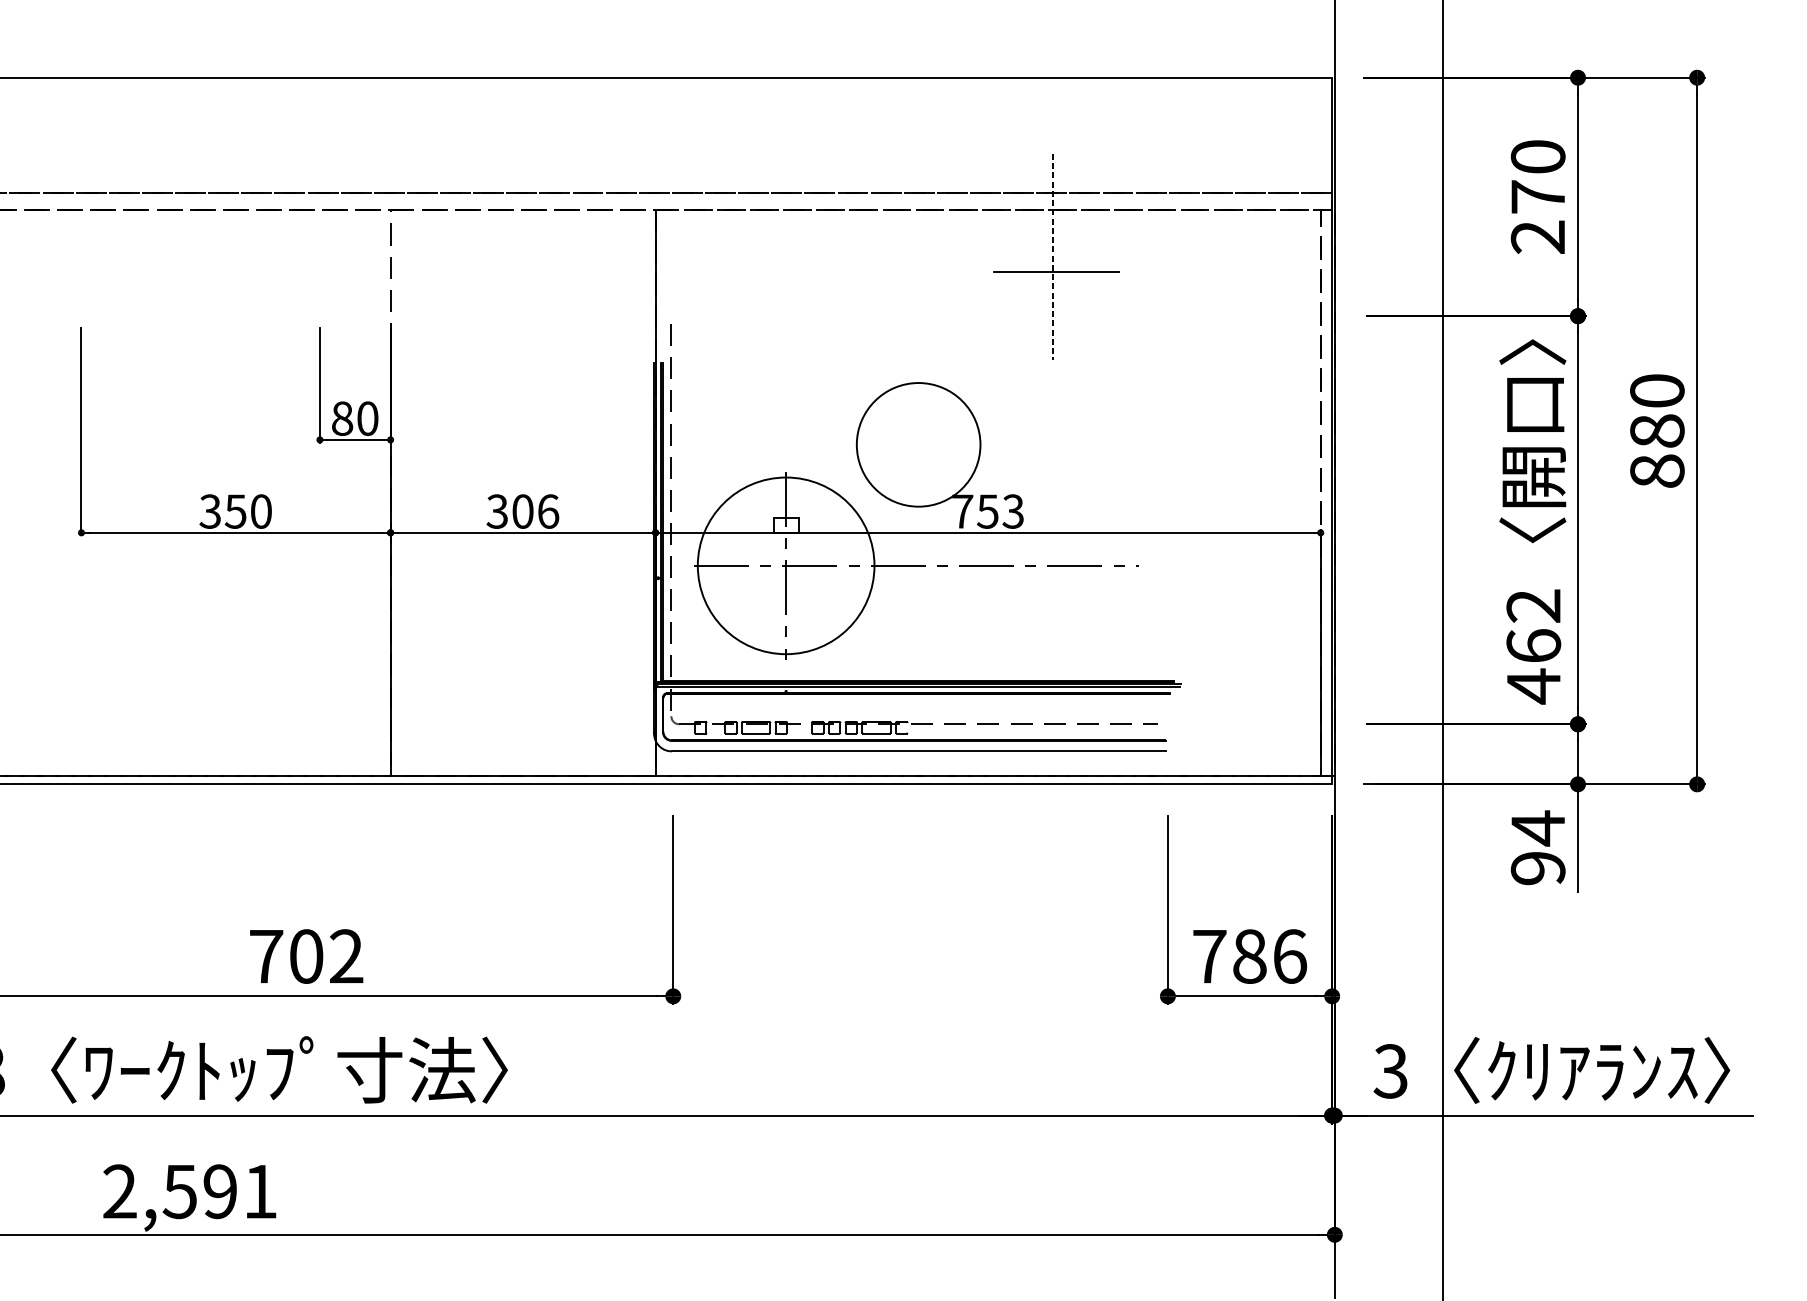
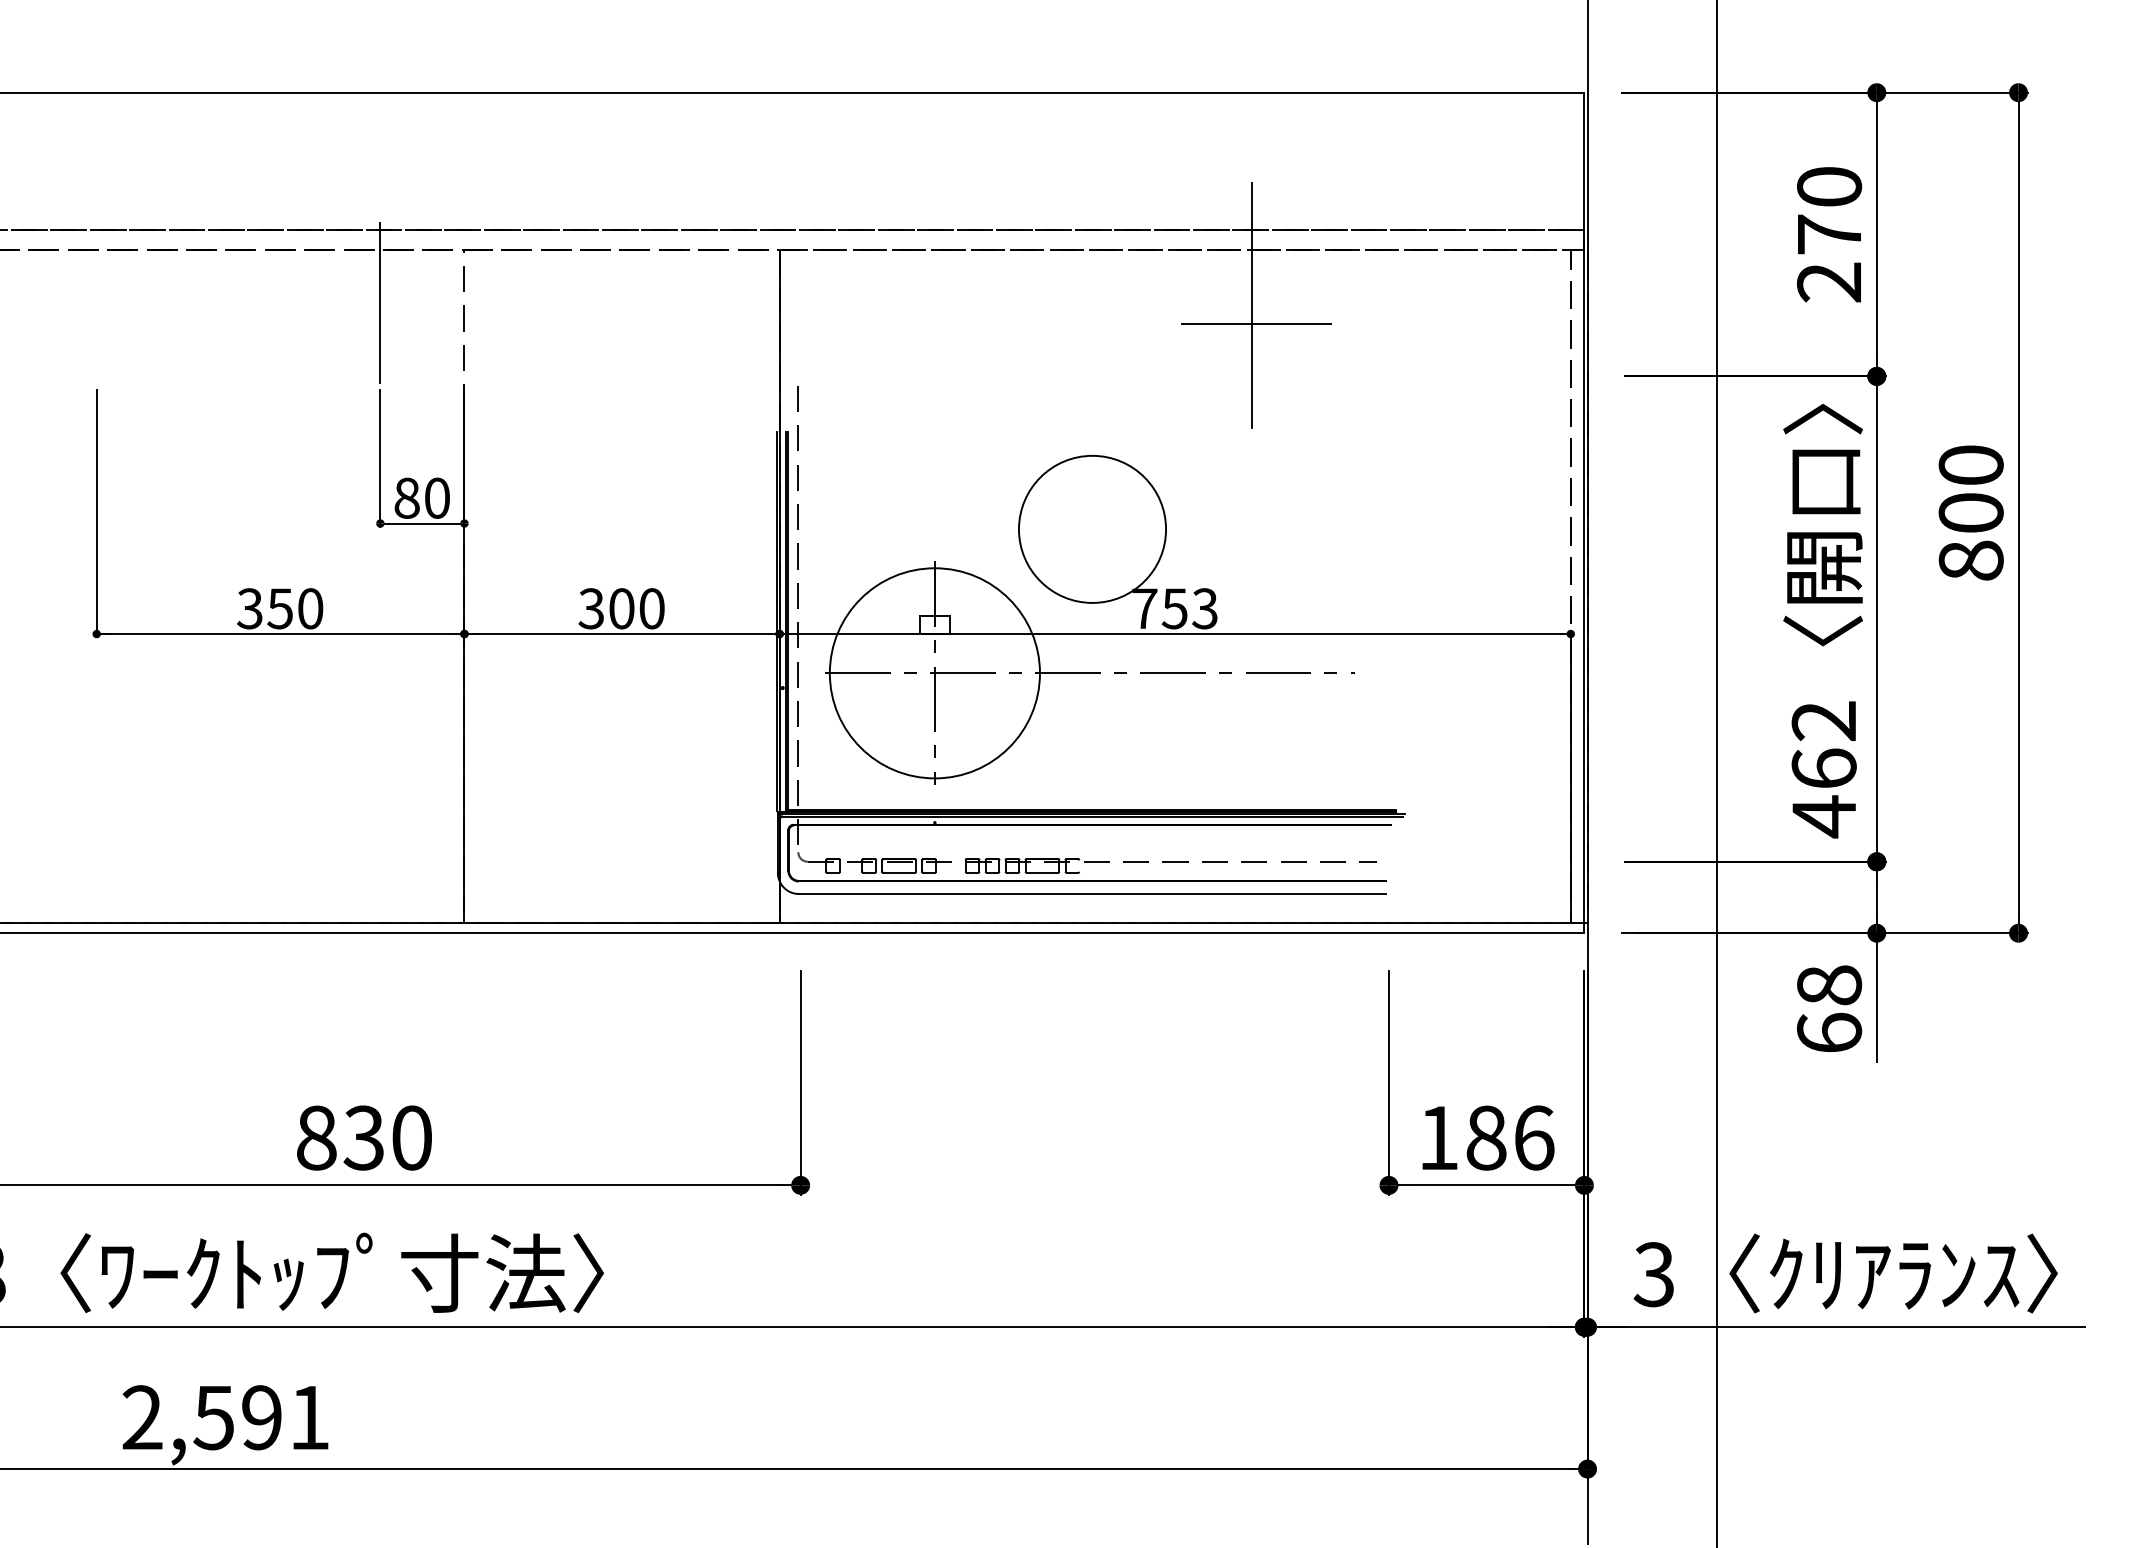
line: (320, 254) -> (380, 302), added
line: (1053, 257) -> (1252, 306), dashed -> solid
text: (1656, 430) -> (1970, 512), 880 -> 800
text: (547, 511) -> (651, 608), 306 -> 300
text: (1538, 847) -> (1829, 1008), 94 -> 68
text: (306, 956) -> (364, 1137), 702 -> 830
text: (1209, 956) -> (1438, 1137), 786 -> 186

